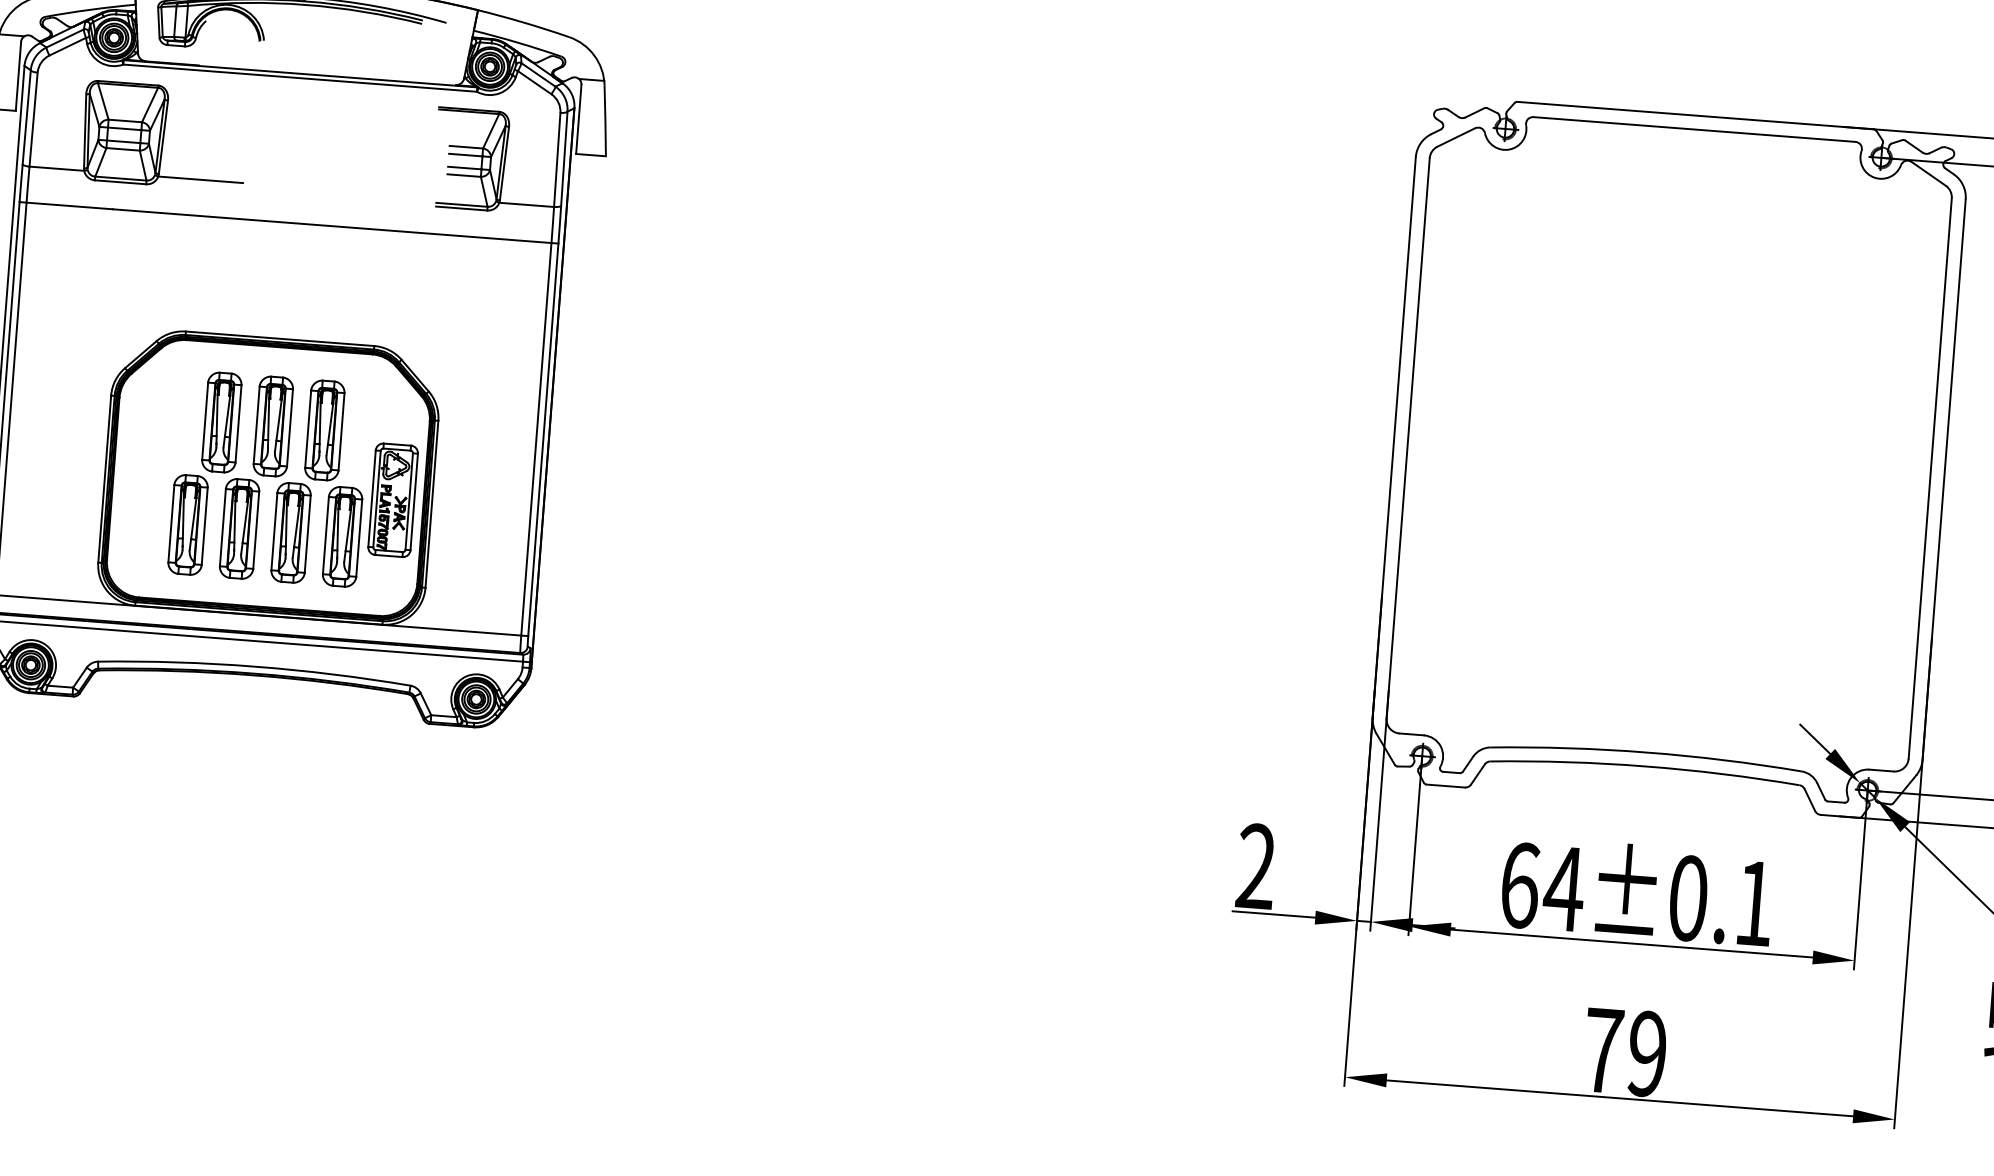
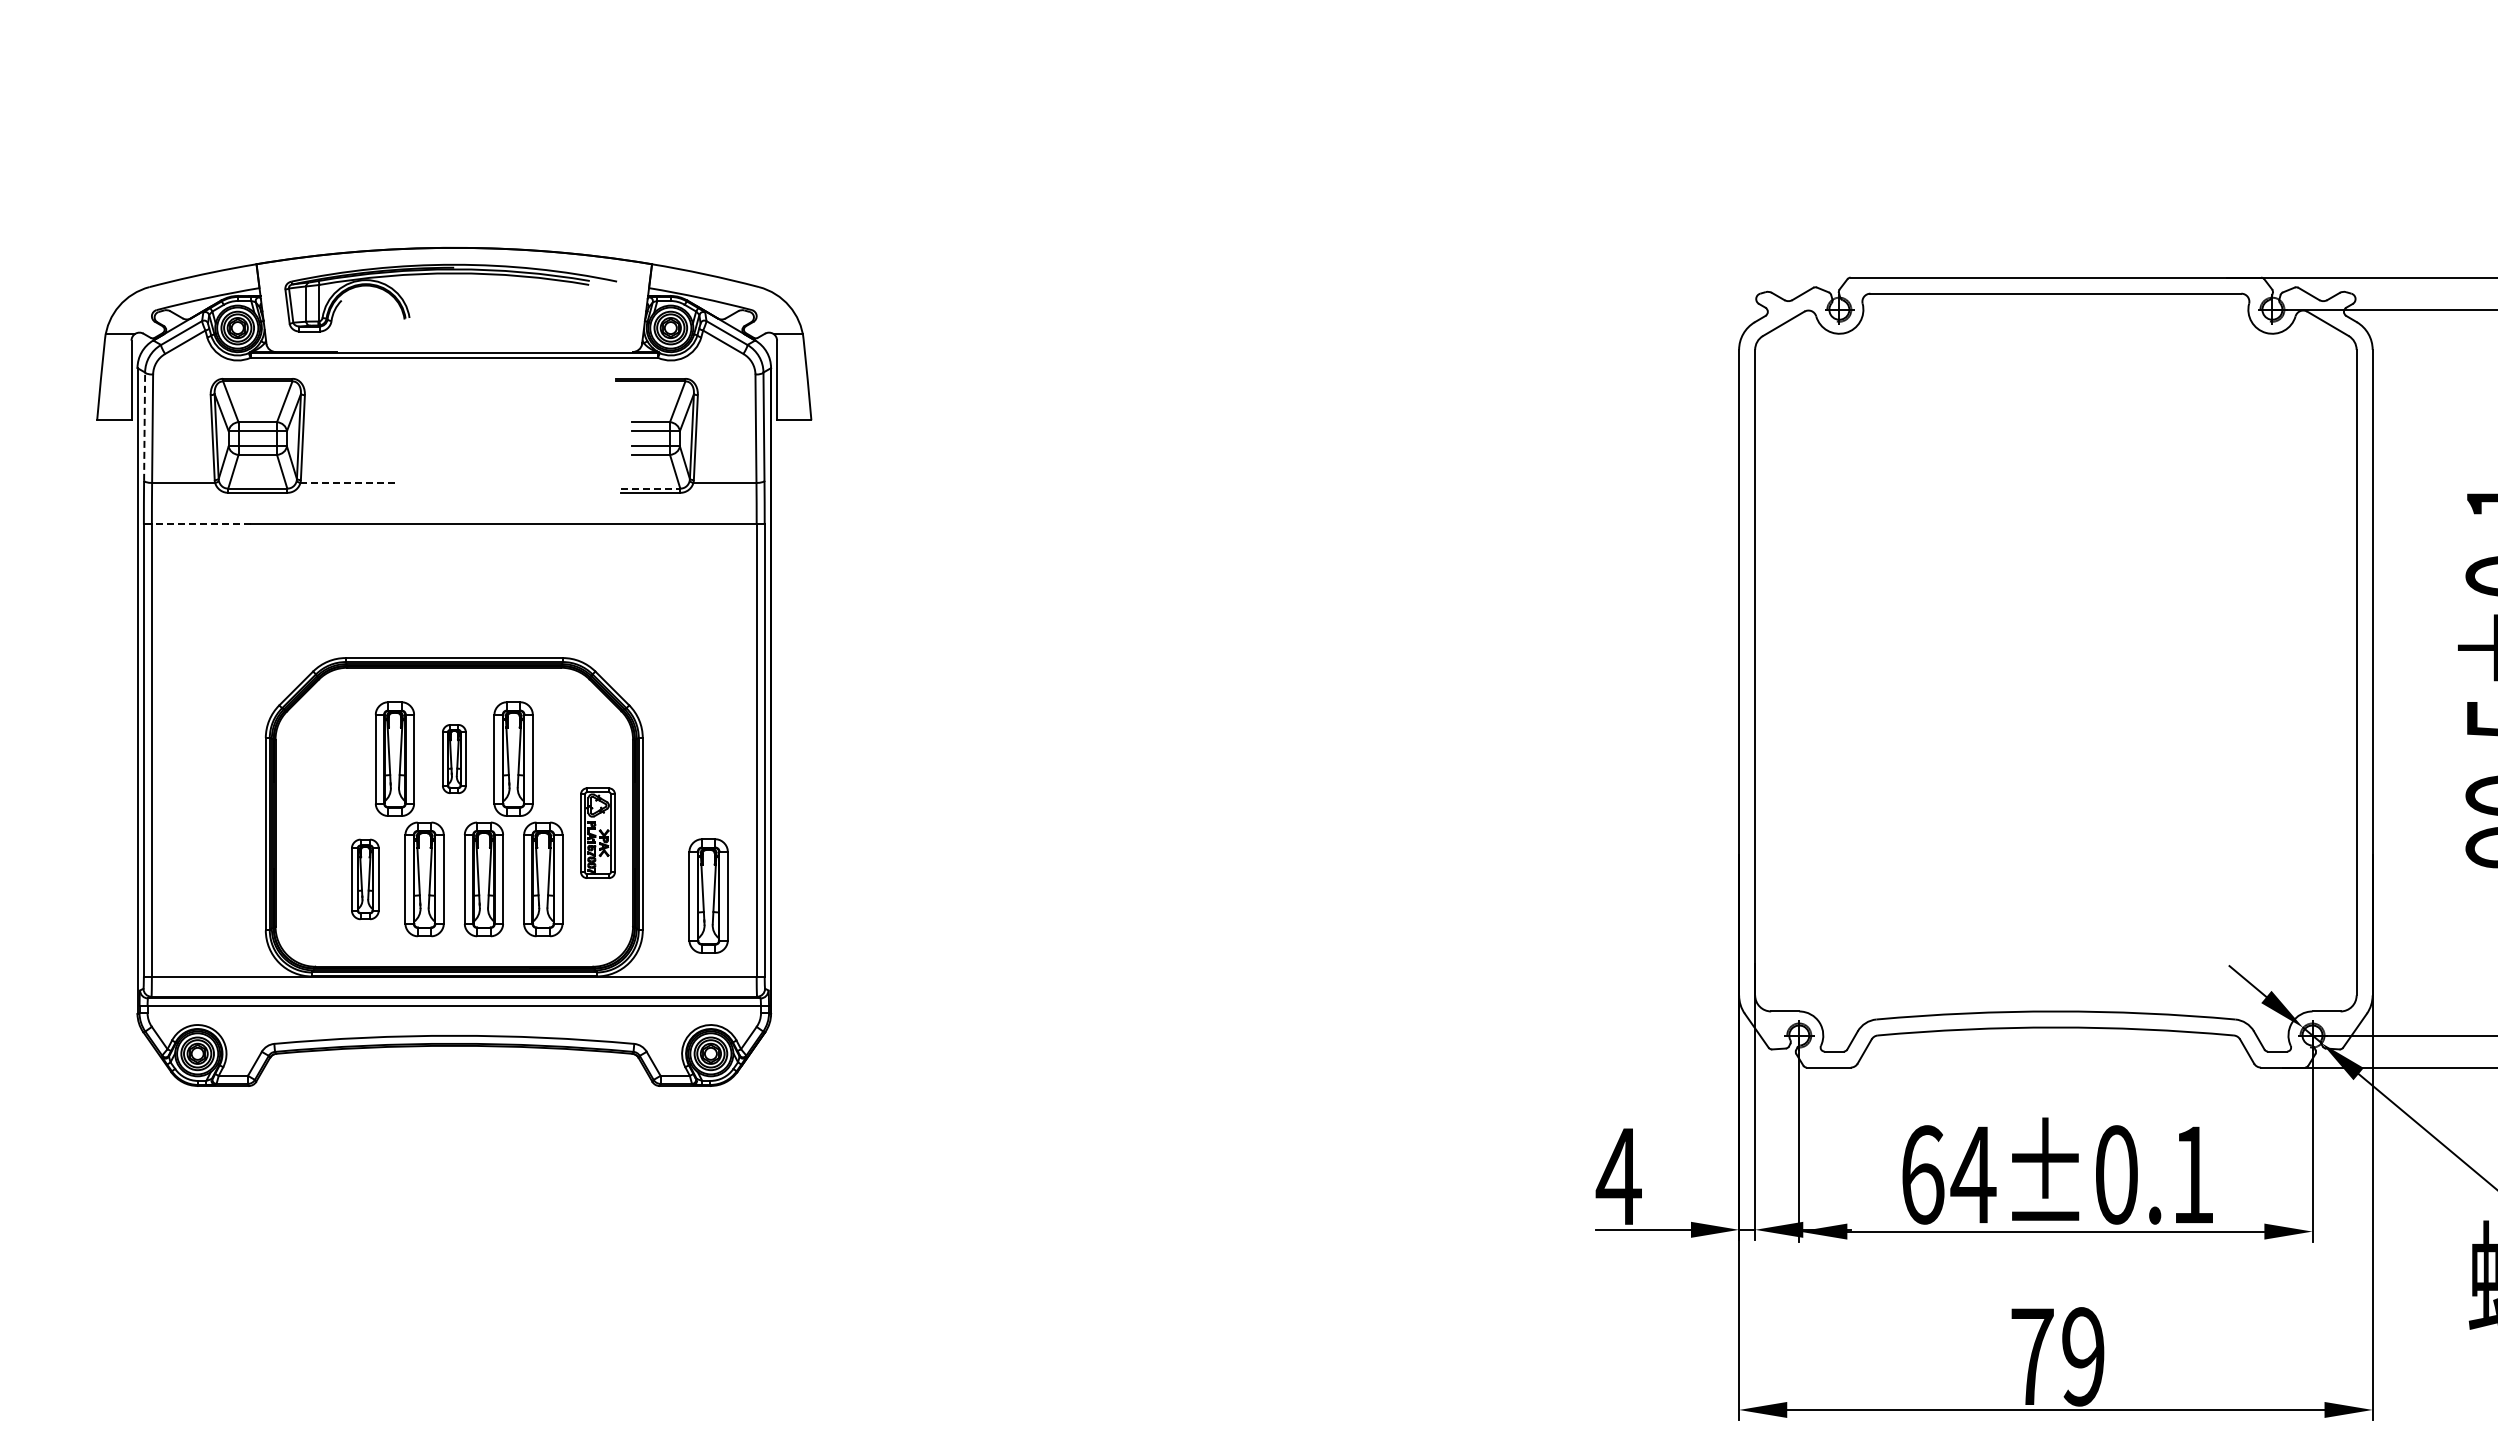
line: (26, 117) -> (144, 426), solid -> dashed
line: (200, 179) -> (349, 482), solid -> dashed
line: (461, 204) -> (650, 488), solid -> dashed
line: (69, 205) -> (201, 524), solid -> dashed
part: (273, 425) -> (454, 758), size x0.6
part: (392, 500) -> (597, 833), size x0.7
part: (188, 525) -> (365, 879), size x0.7
part: (484, 561) -> (708, 895), added
text: (1255, 865) -> (1618, 1175), 2 -> 4

